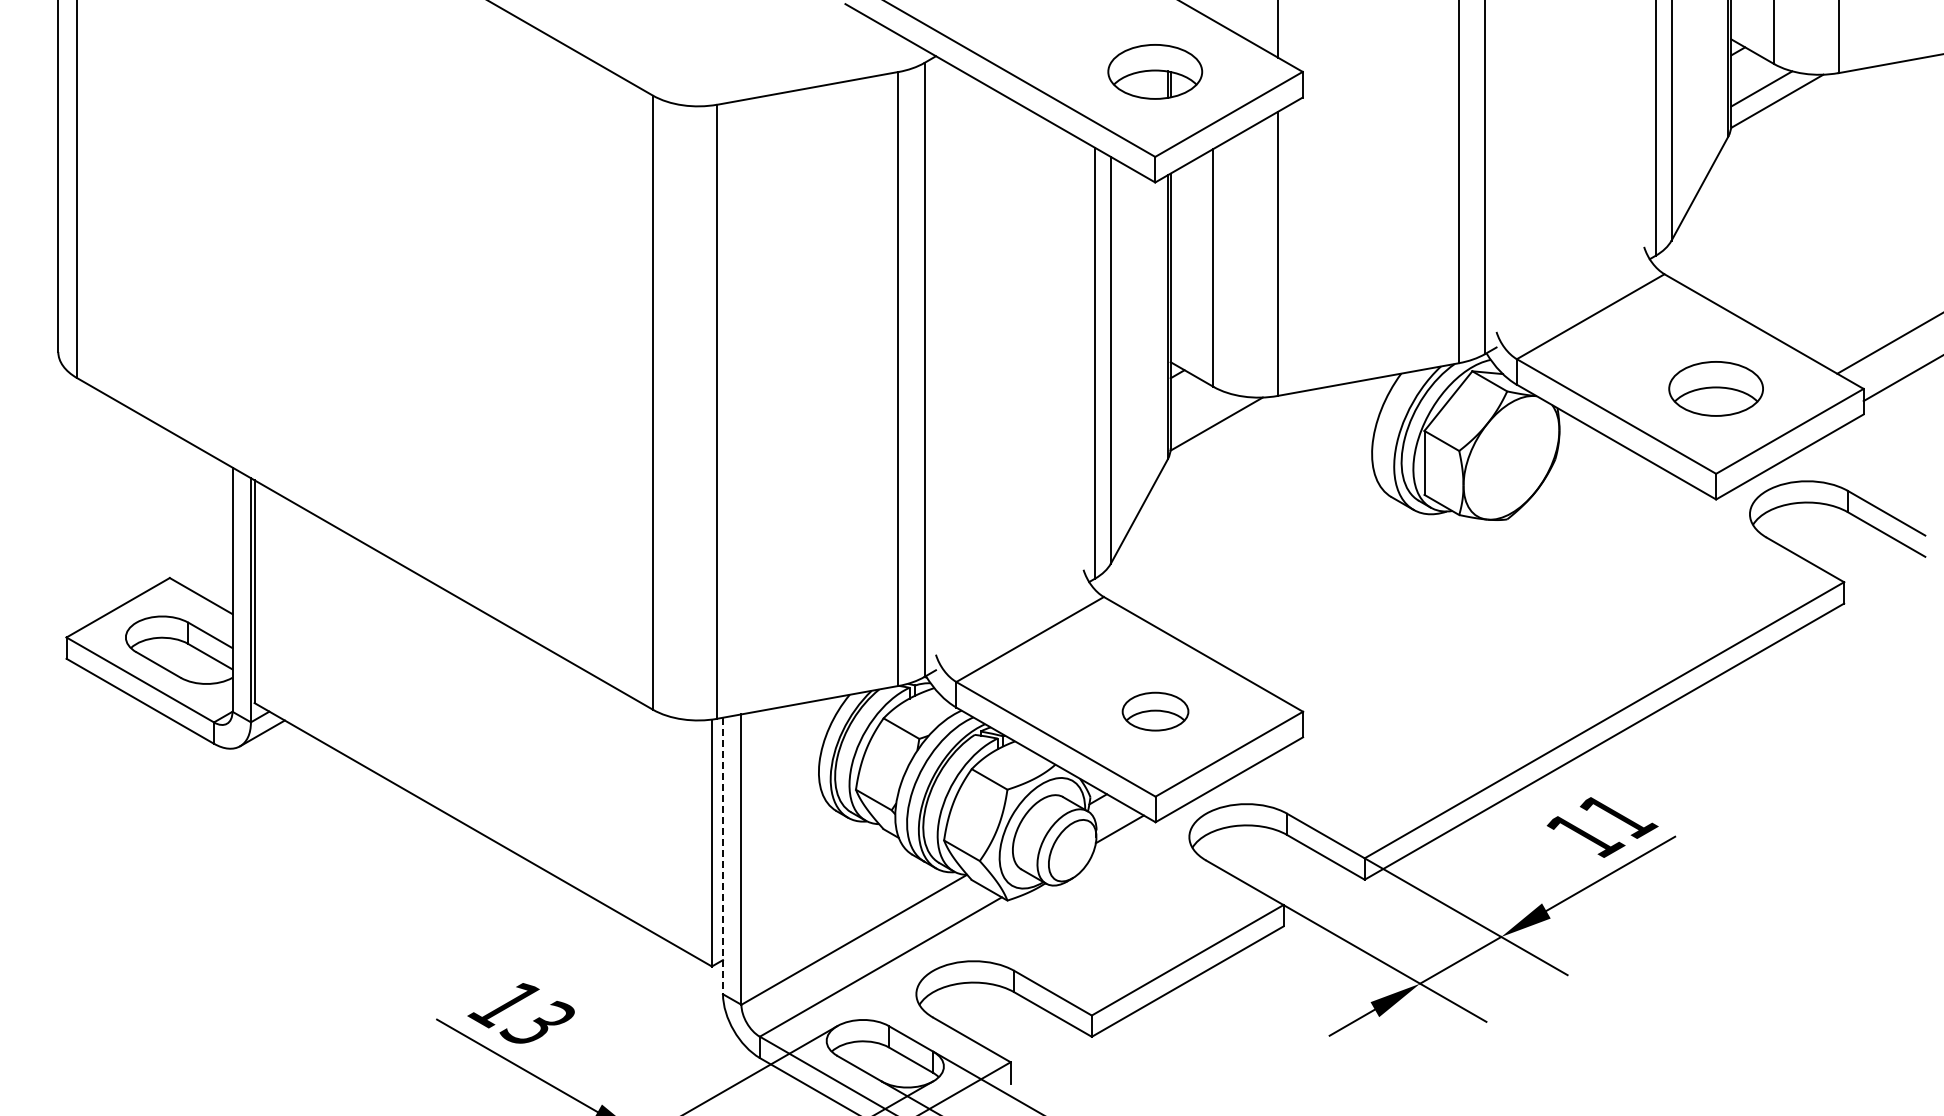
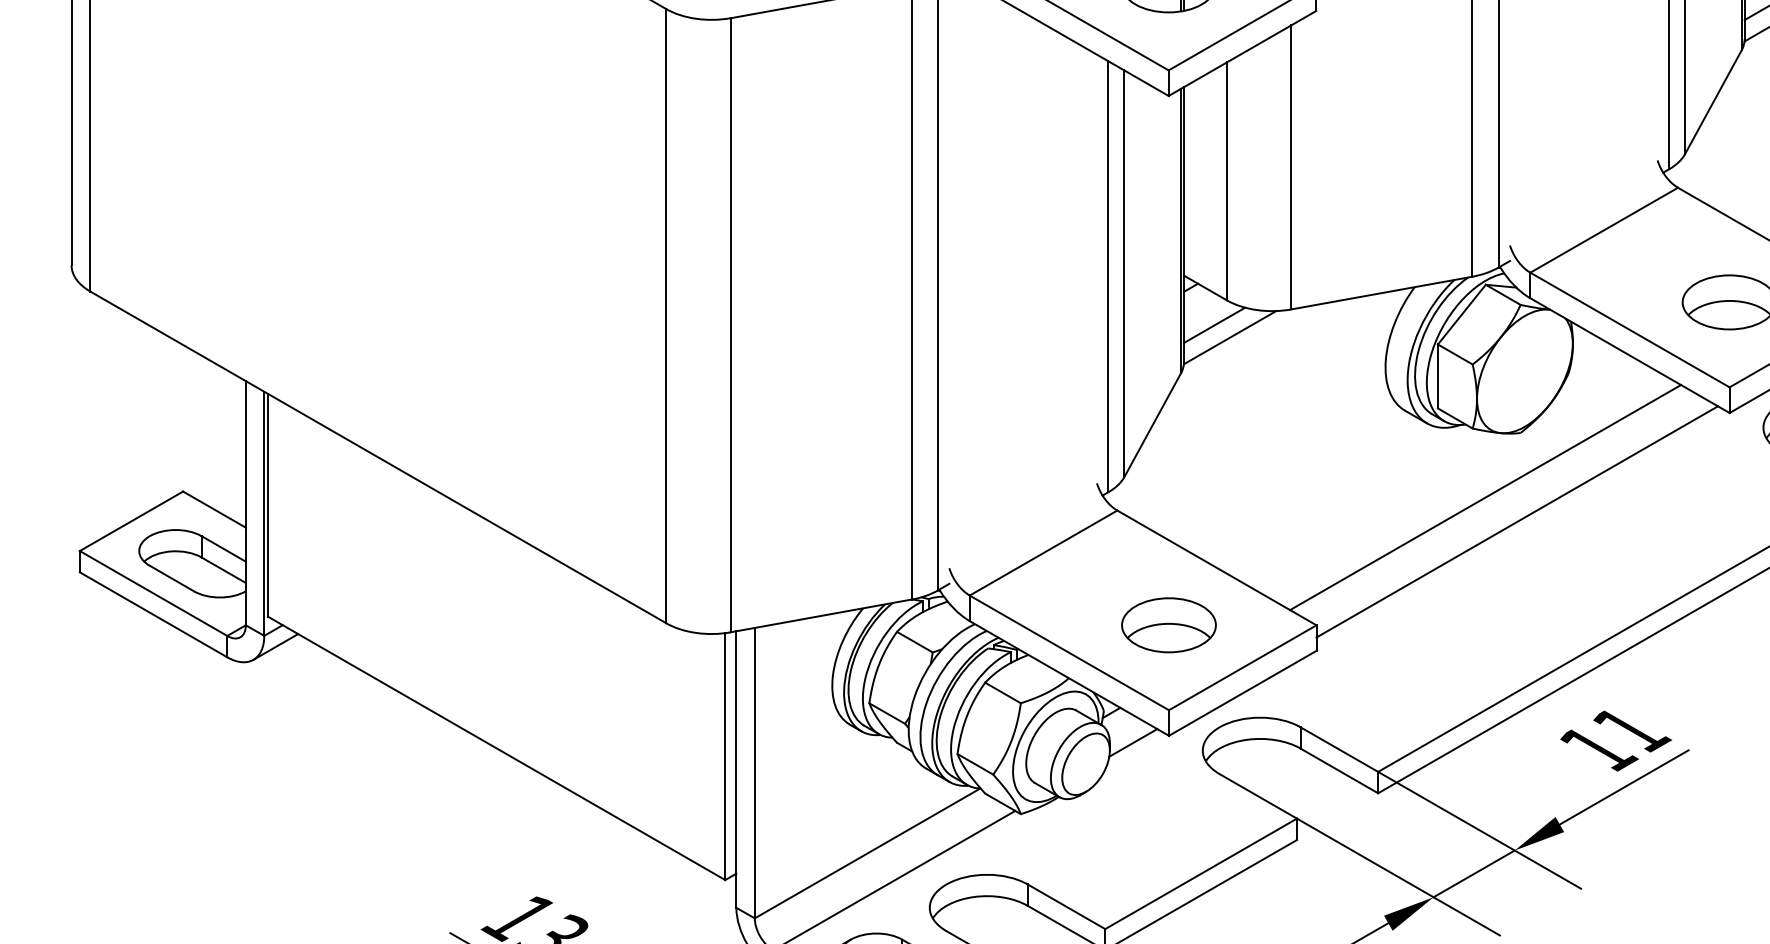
line: (1200, 411) -> (1213, 325), added
line: (1471, 583) -> (1484, 497), added
line: (1503, 607) -> (1516, 521), added
part: (1155, 711) -> (1168, 625), size x1.43
line: (722, 856) -> (735, 770), dashed -> solid

